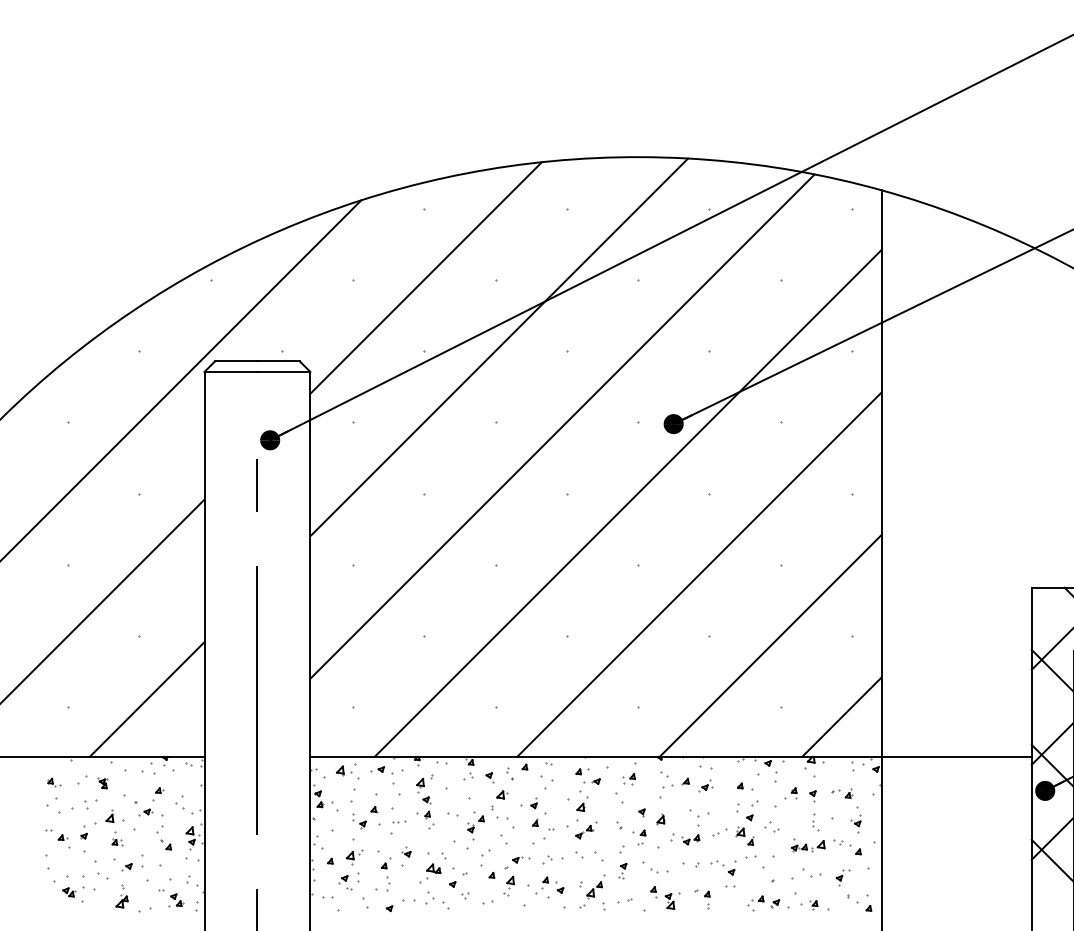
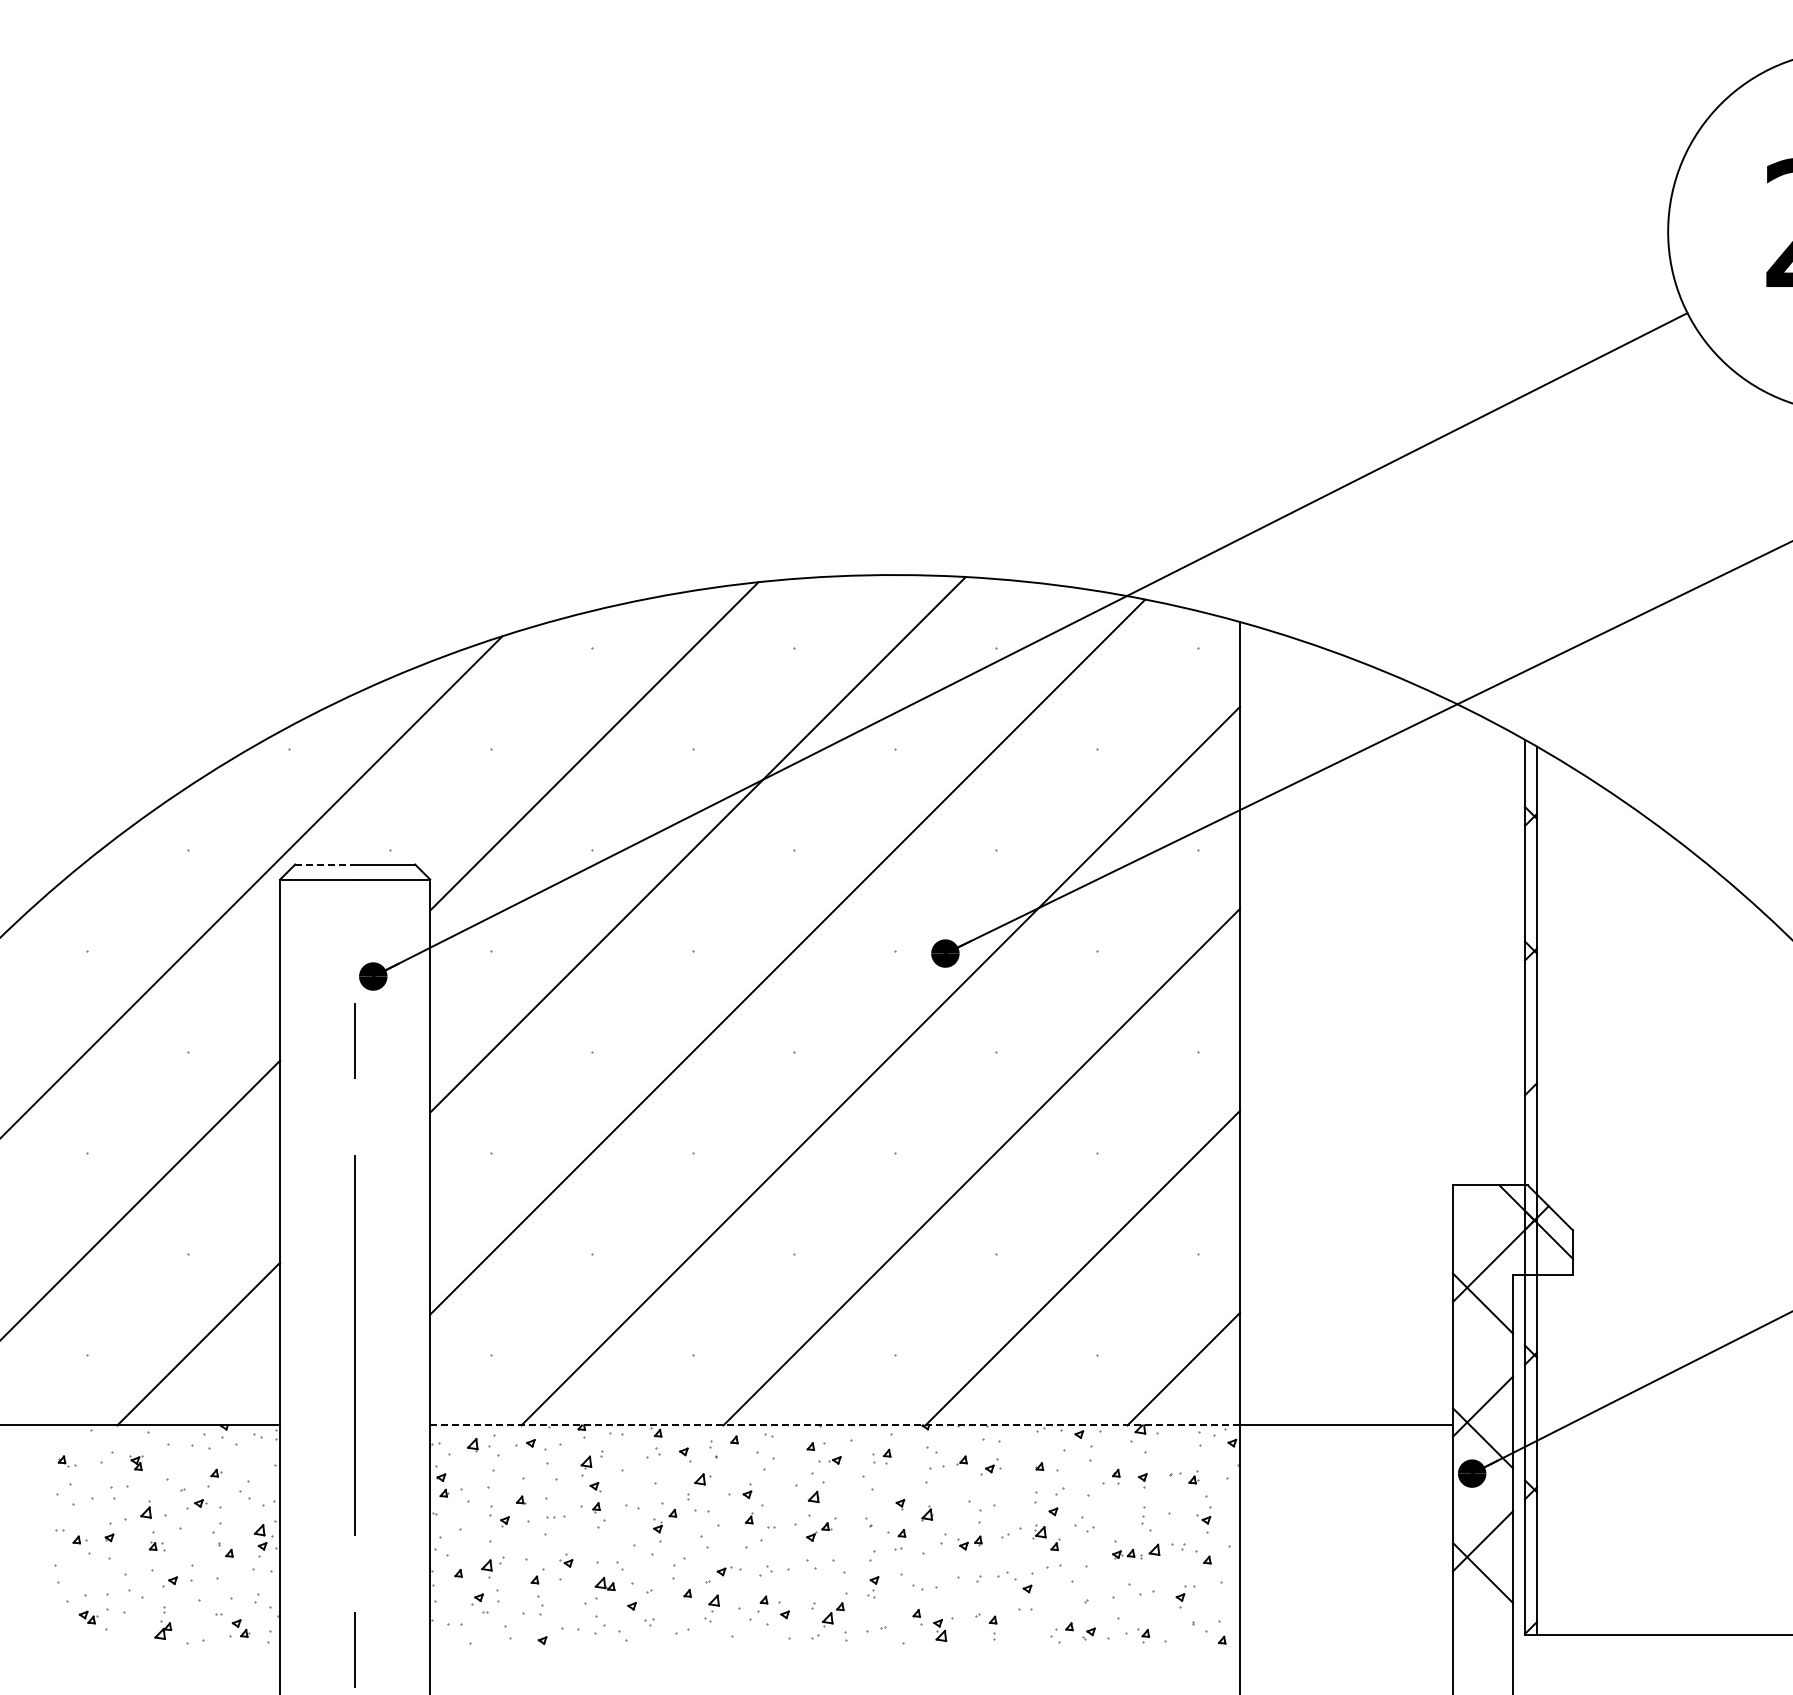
line: (236, 361) -> (325, 864), solid -> dashed
line: (596, 756) -> (835, 1425), solid -> dashed

